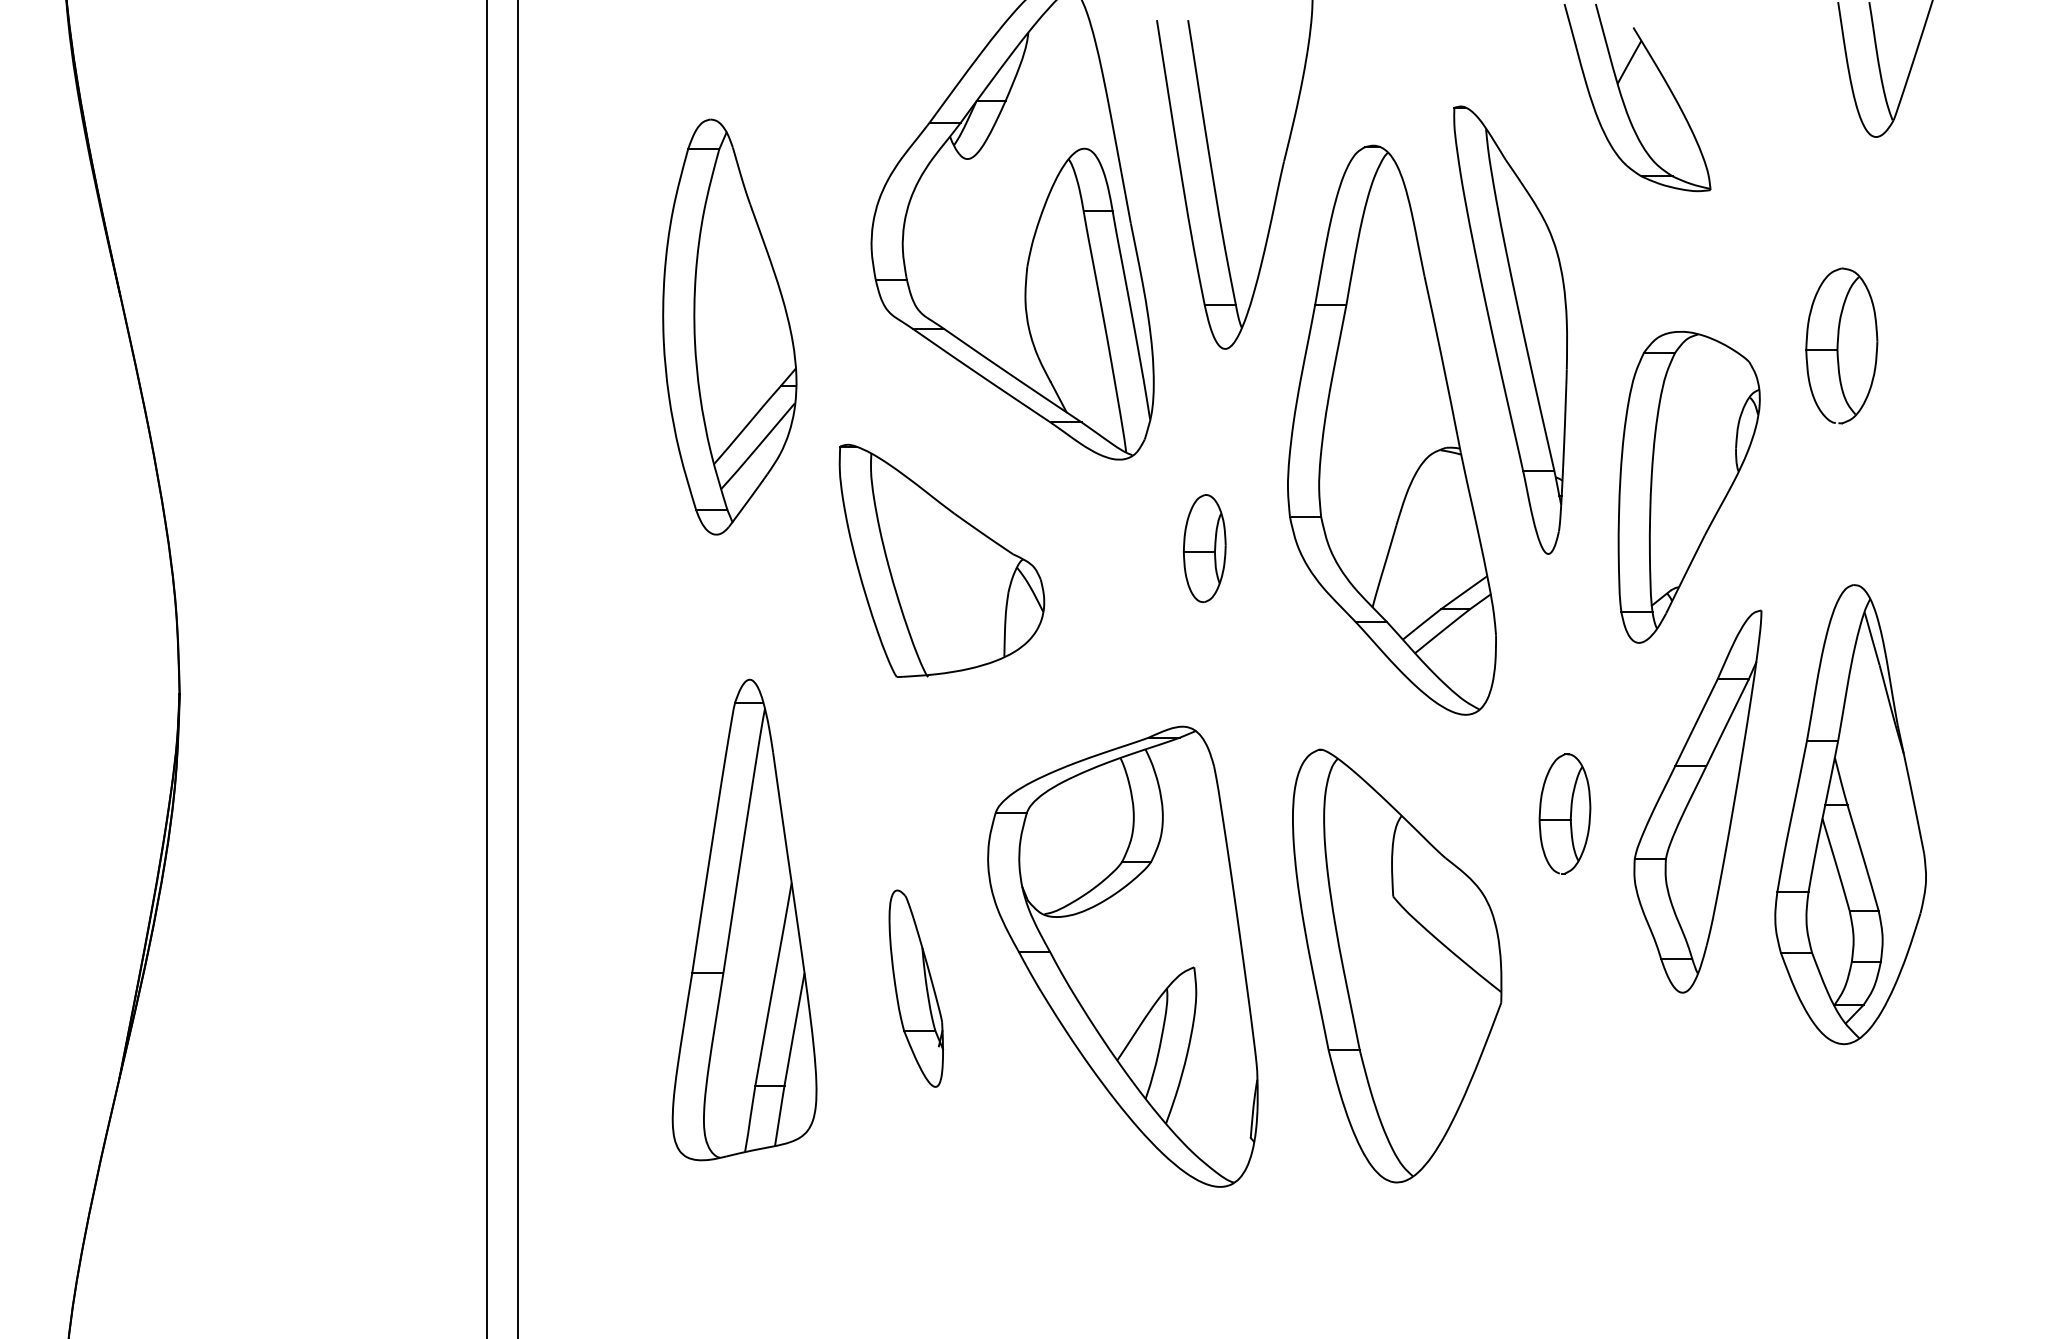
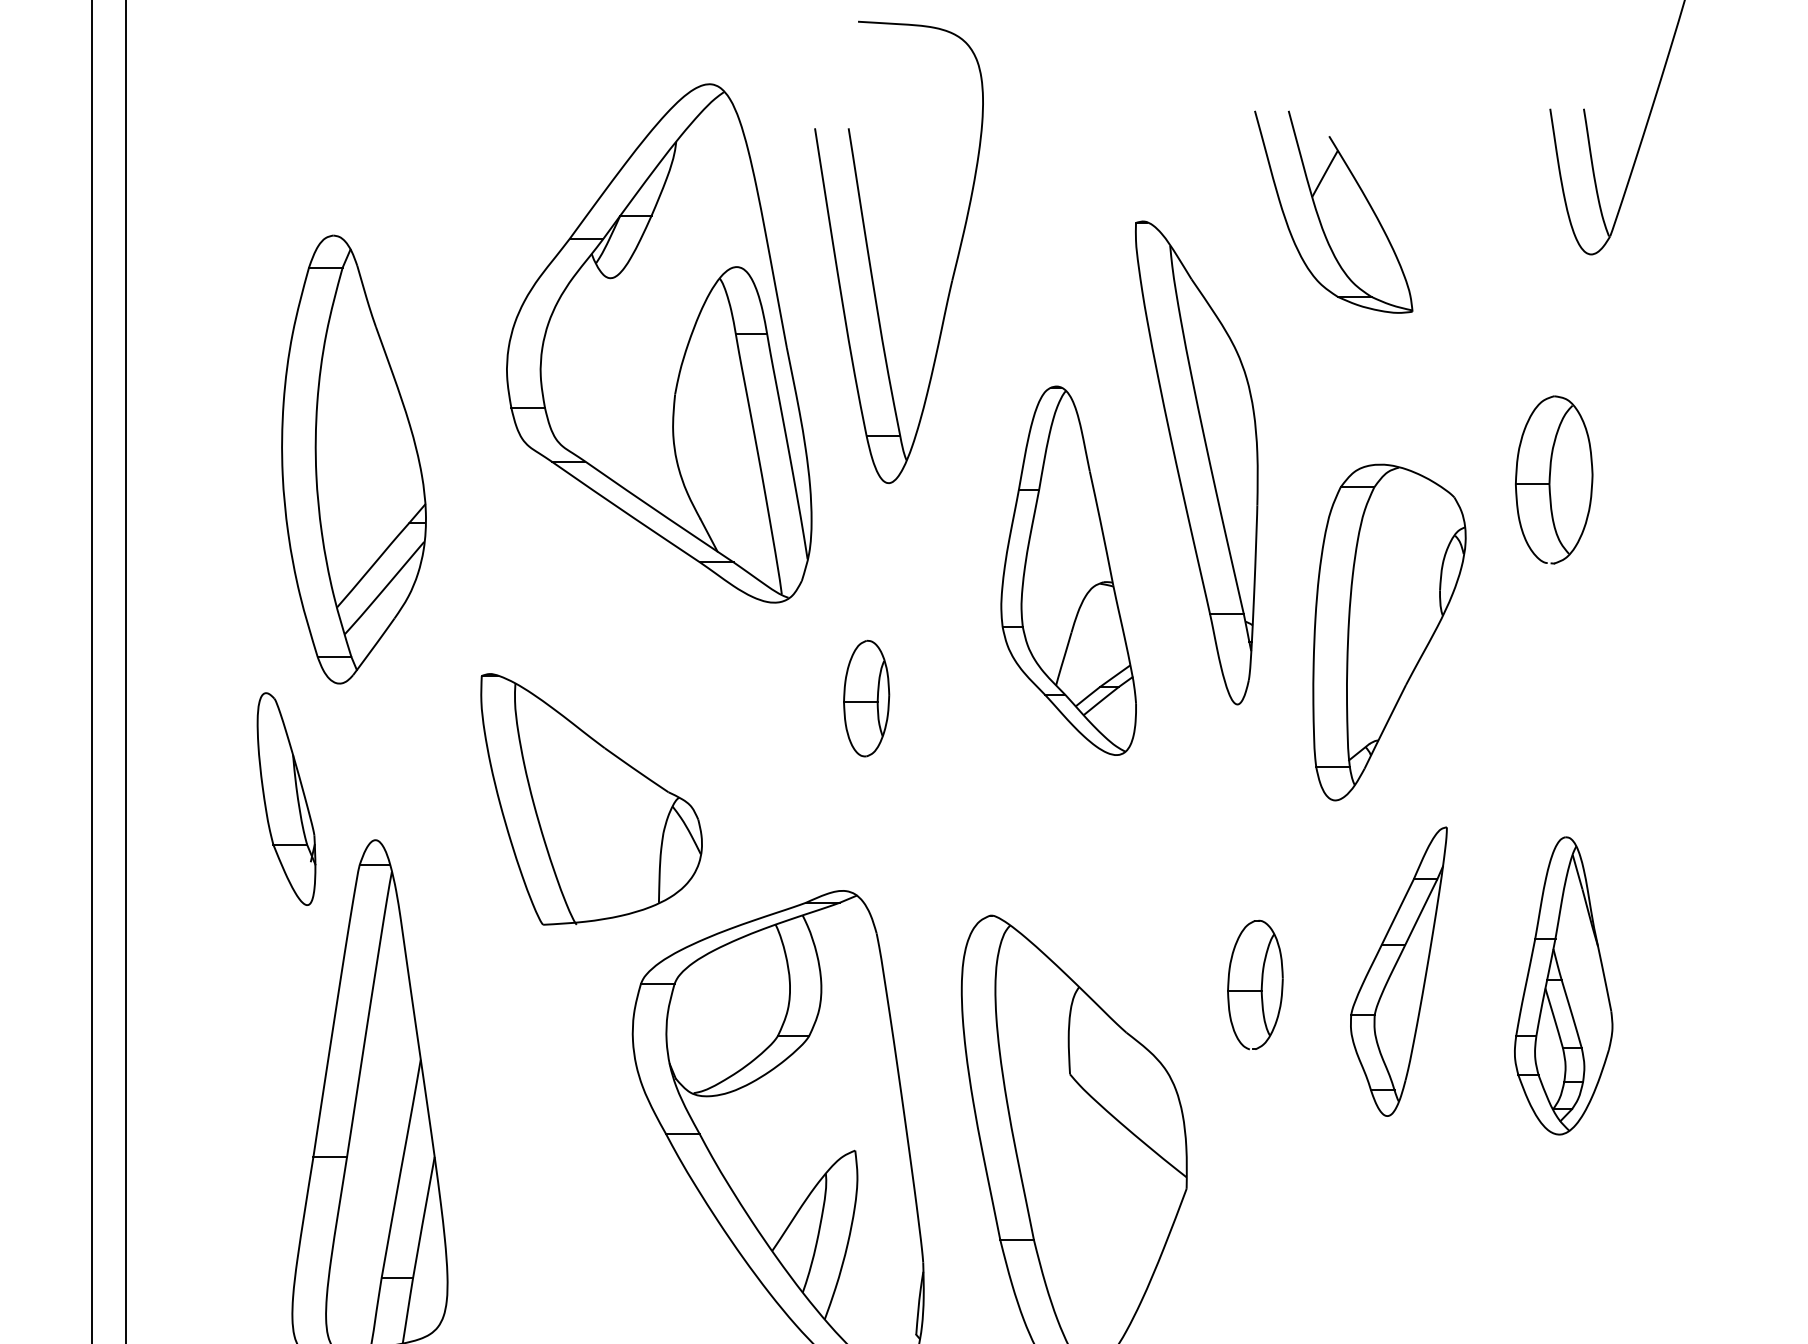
part: (1391, 429) -> (1068, 570), size x0.6
part: (941, 560) -> (591, 798), moved
part: (1697, 801) -> (1398, 971), size x0.7
part: (1850, 814) -> (1563, 985), size x0.6
part: (915, 988) -> (285, 798), moved

